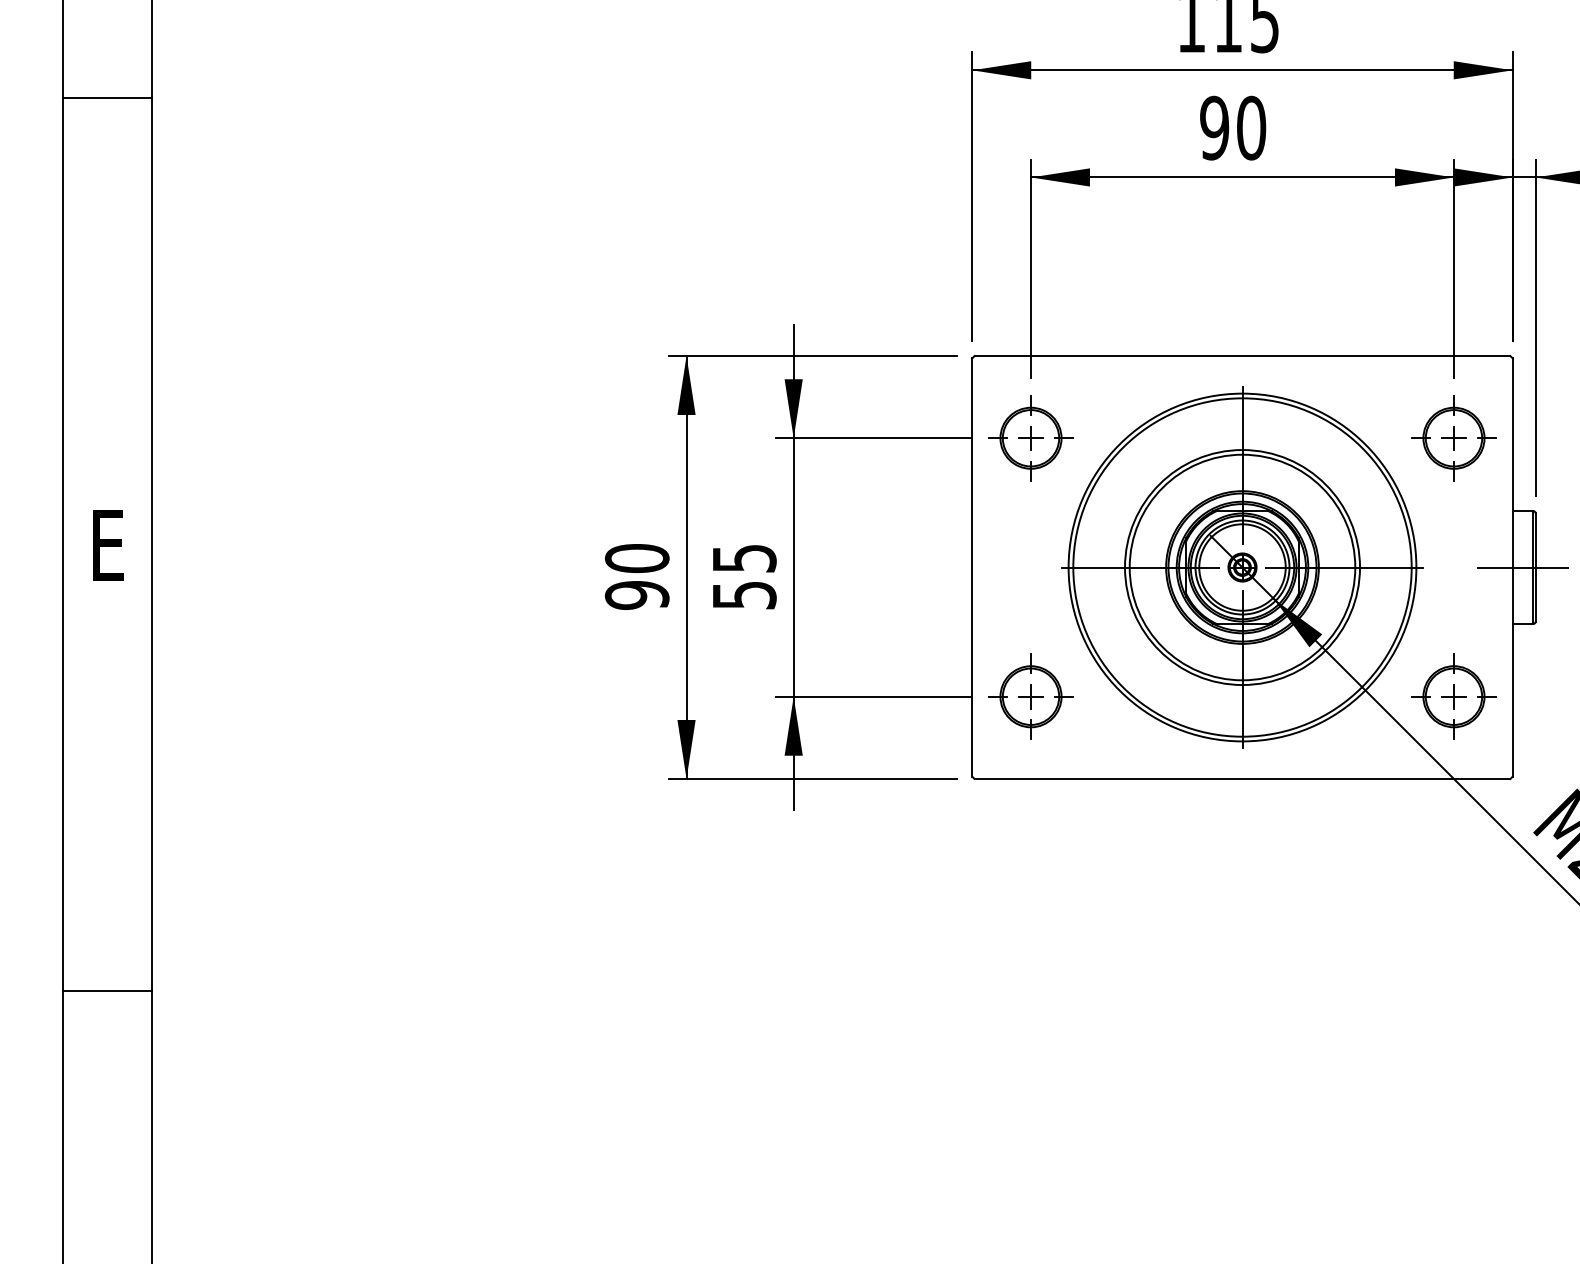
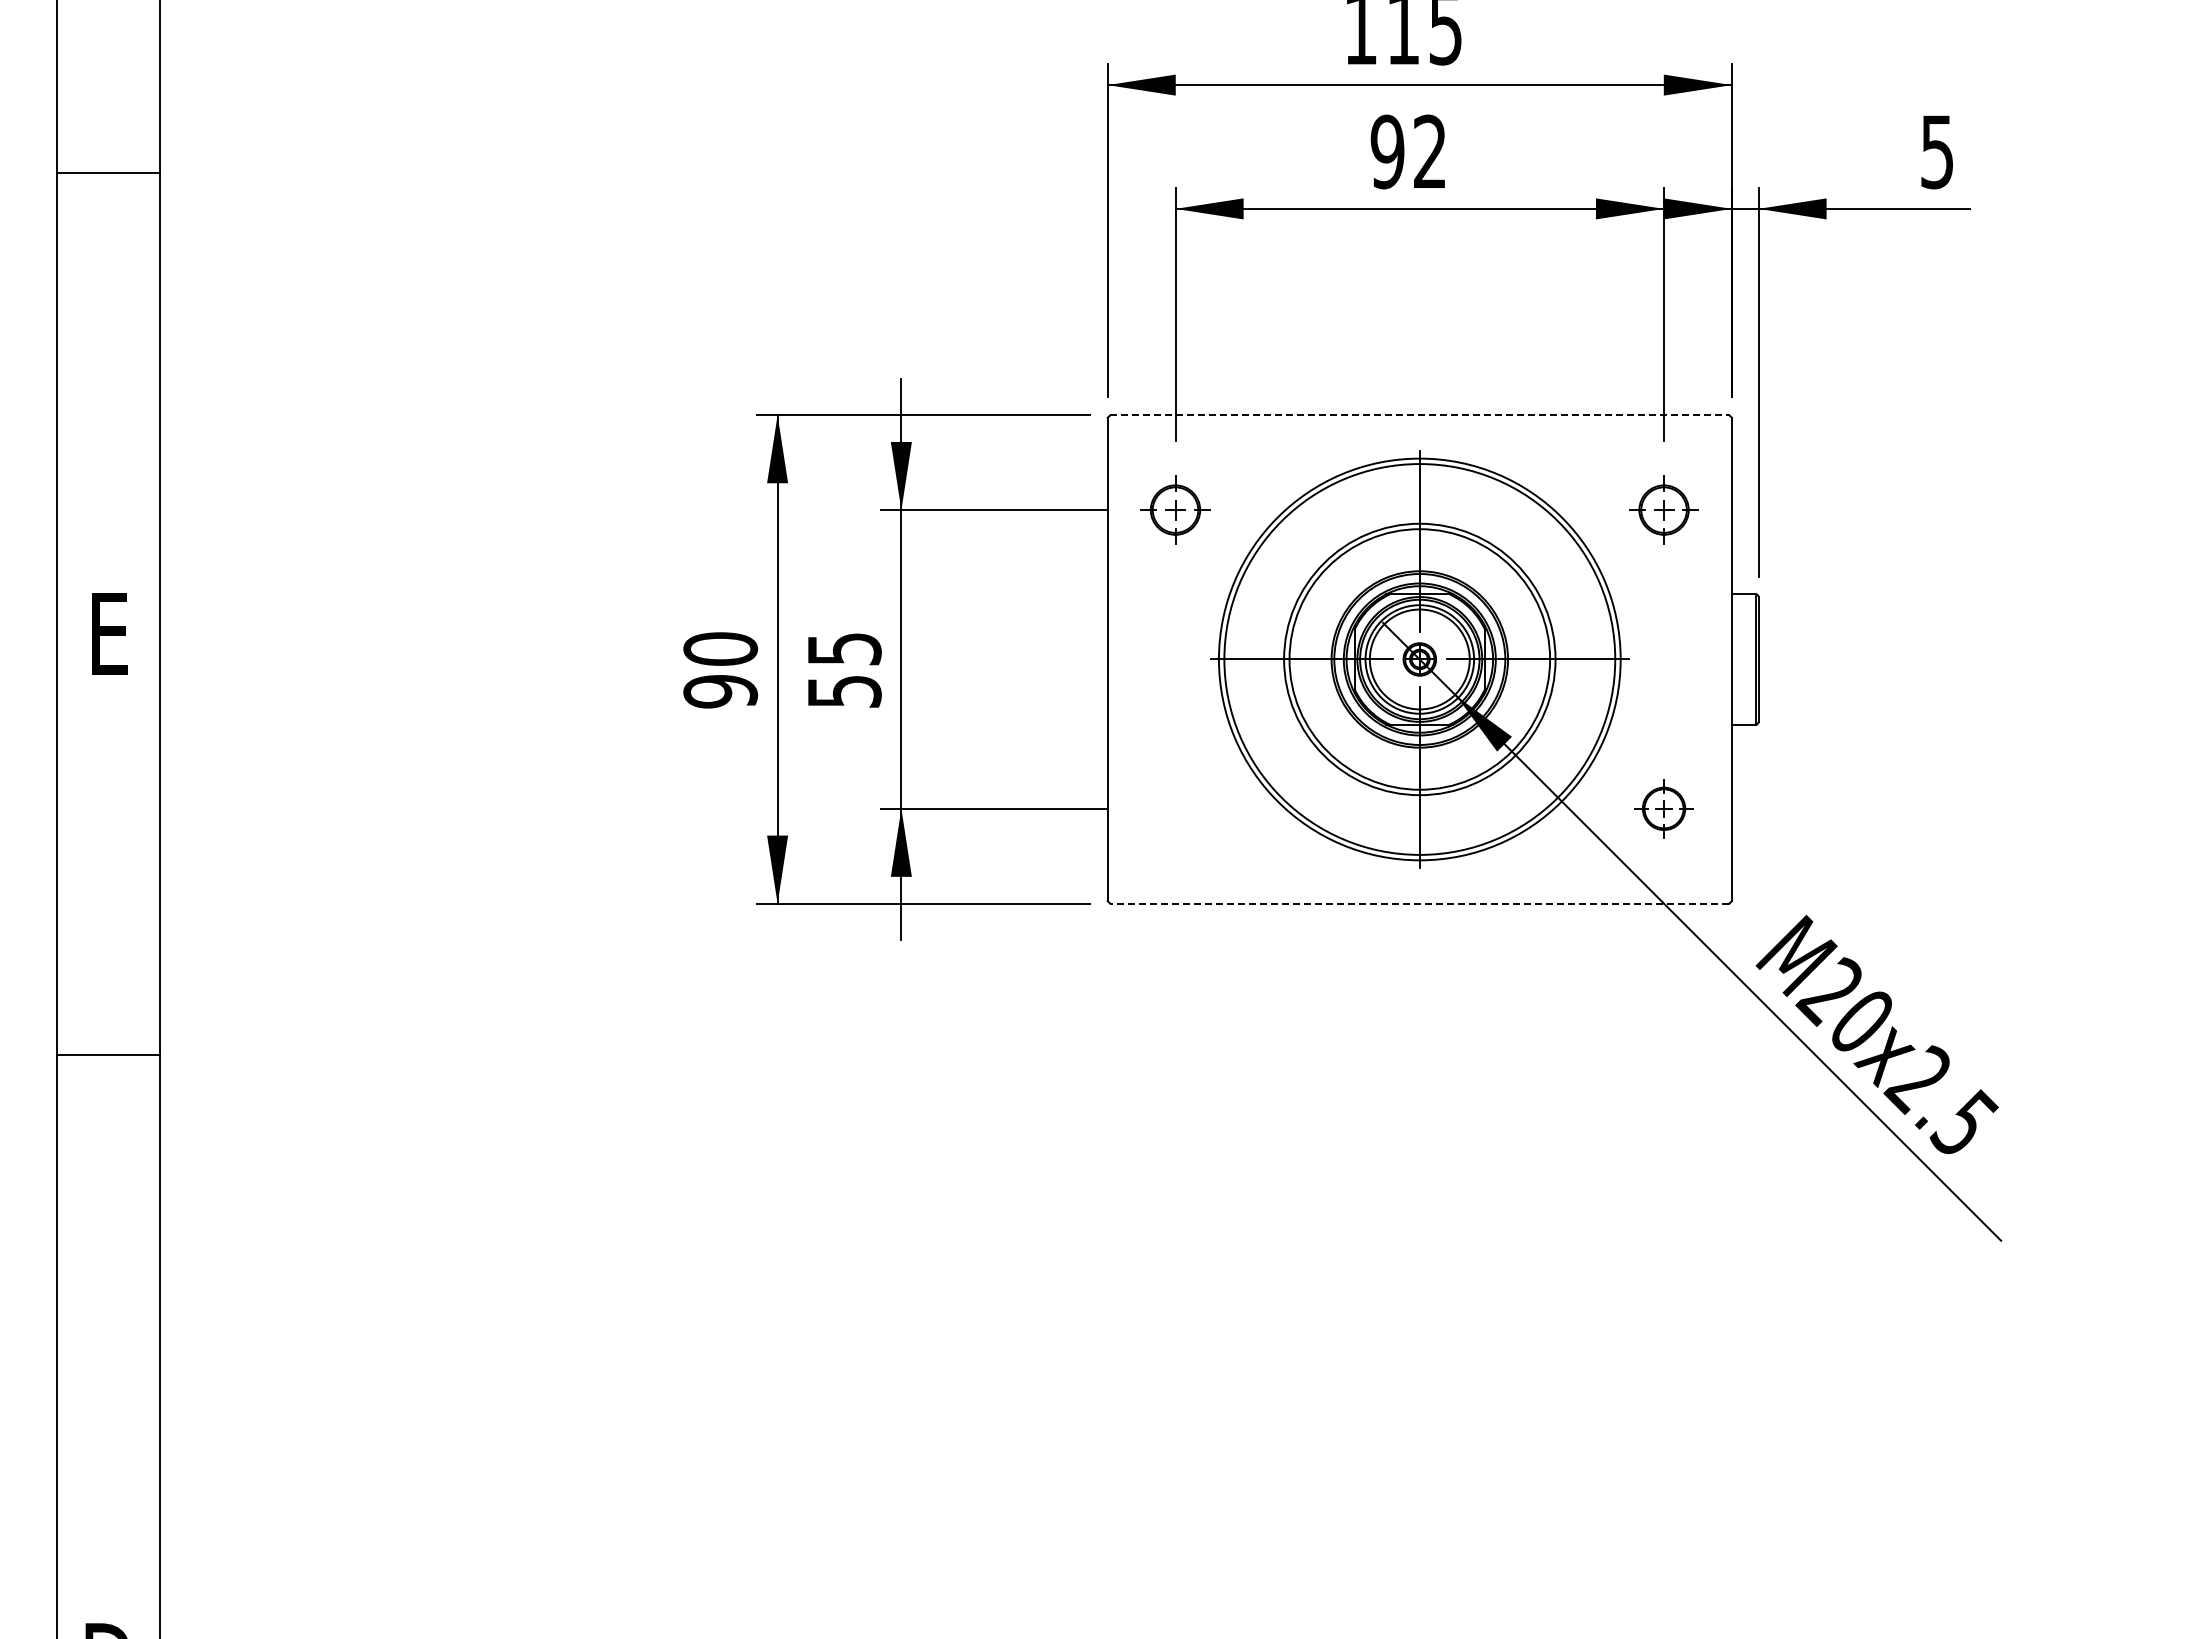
line: (106, 98) -> (107, 173), moved
text: (1251, 127) -> (1430, 151), 90 -> 92
line: (1243, 356) -> (1420, 415), solid -> dashed
part: (1030, 437) -> (1175, 509), size x0.7
part: (1453, 437) -> (1663, 509), size x0.7
line: (1522, 567) -> (1743, 659), removed
part: (1030, 696) -> (1175, 808), removed
part: (1453, 696) -> (1663, 808), size x0.6
line: (1242, 778) -> (1419, 903), solid -> dashed
line: (106, 990) -> (107, 1054), moved

